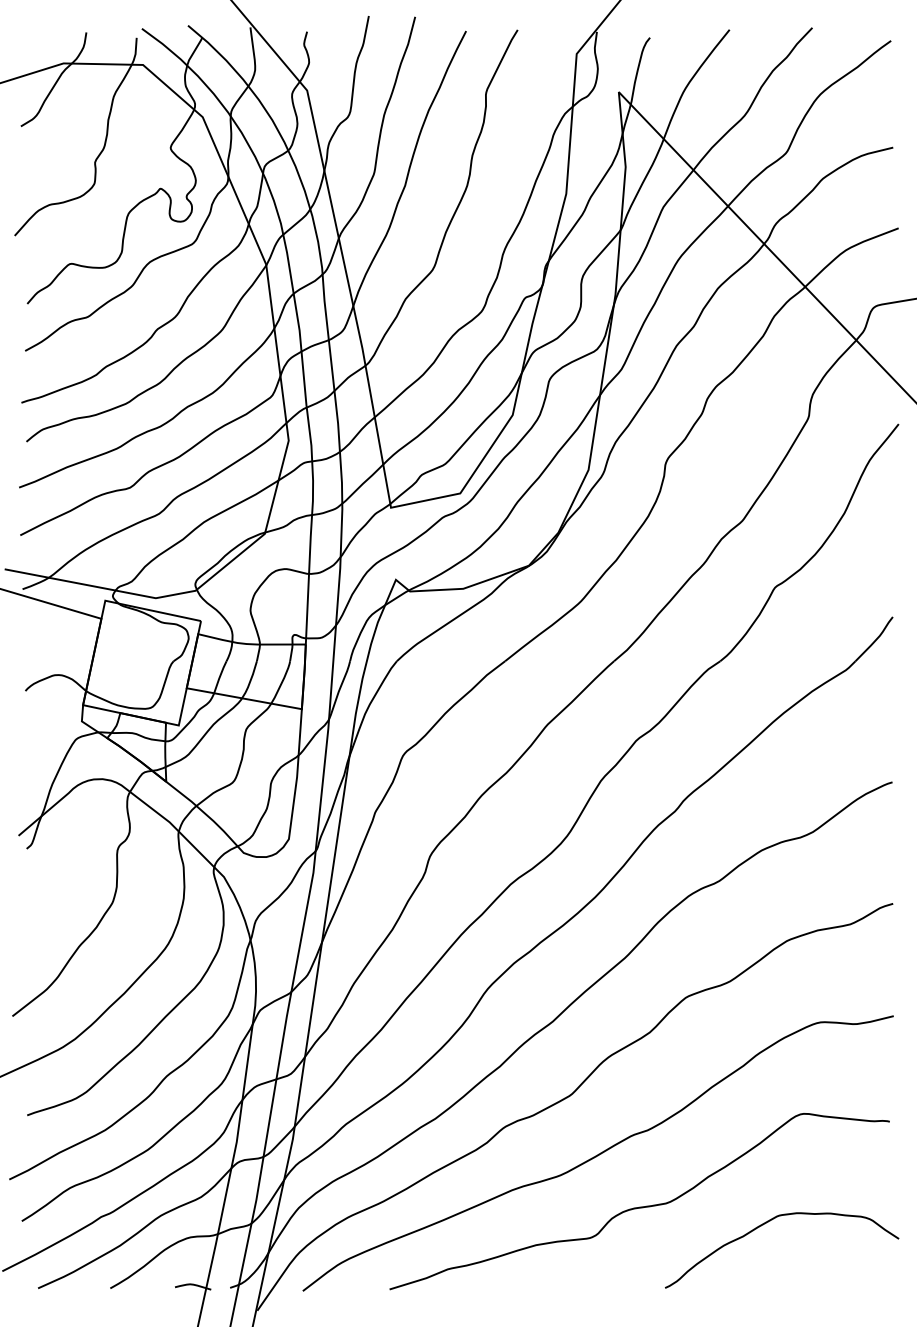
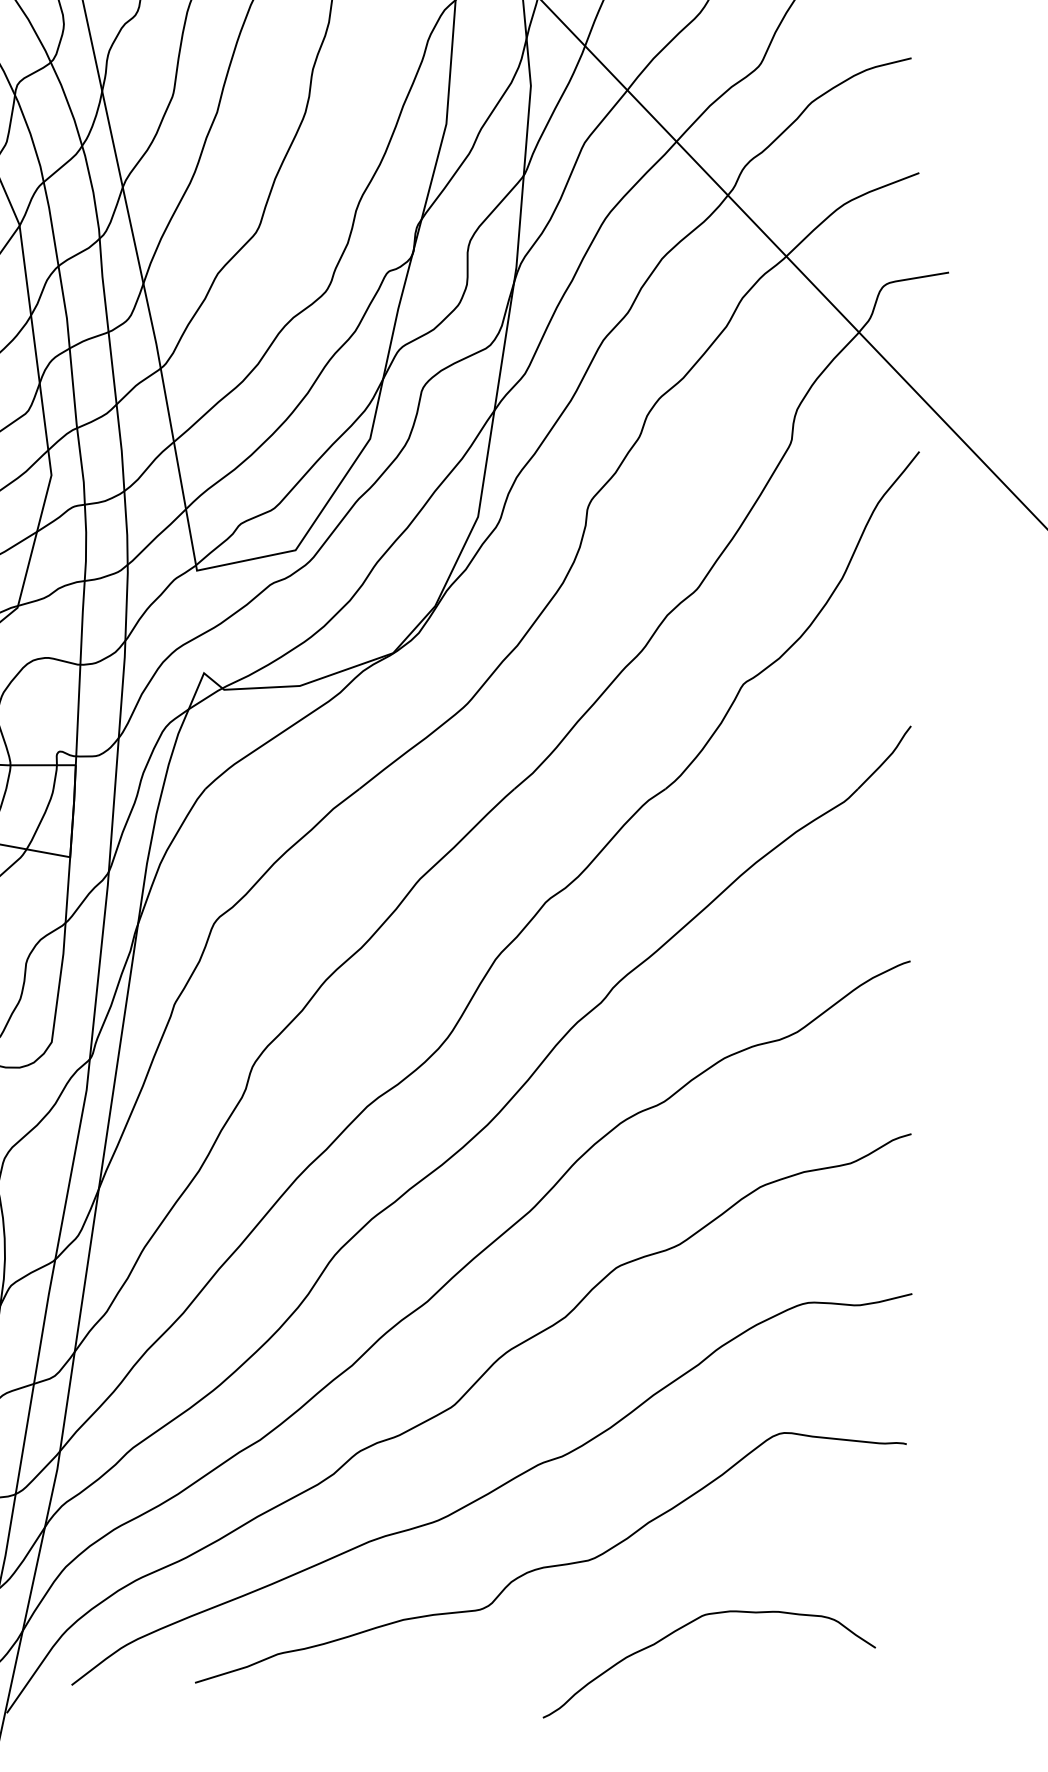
curve: (768, 1222) -> (690, 1624), moved

